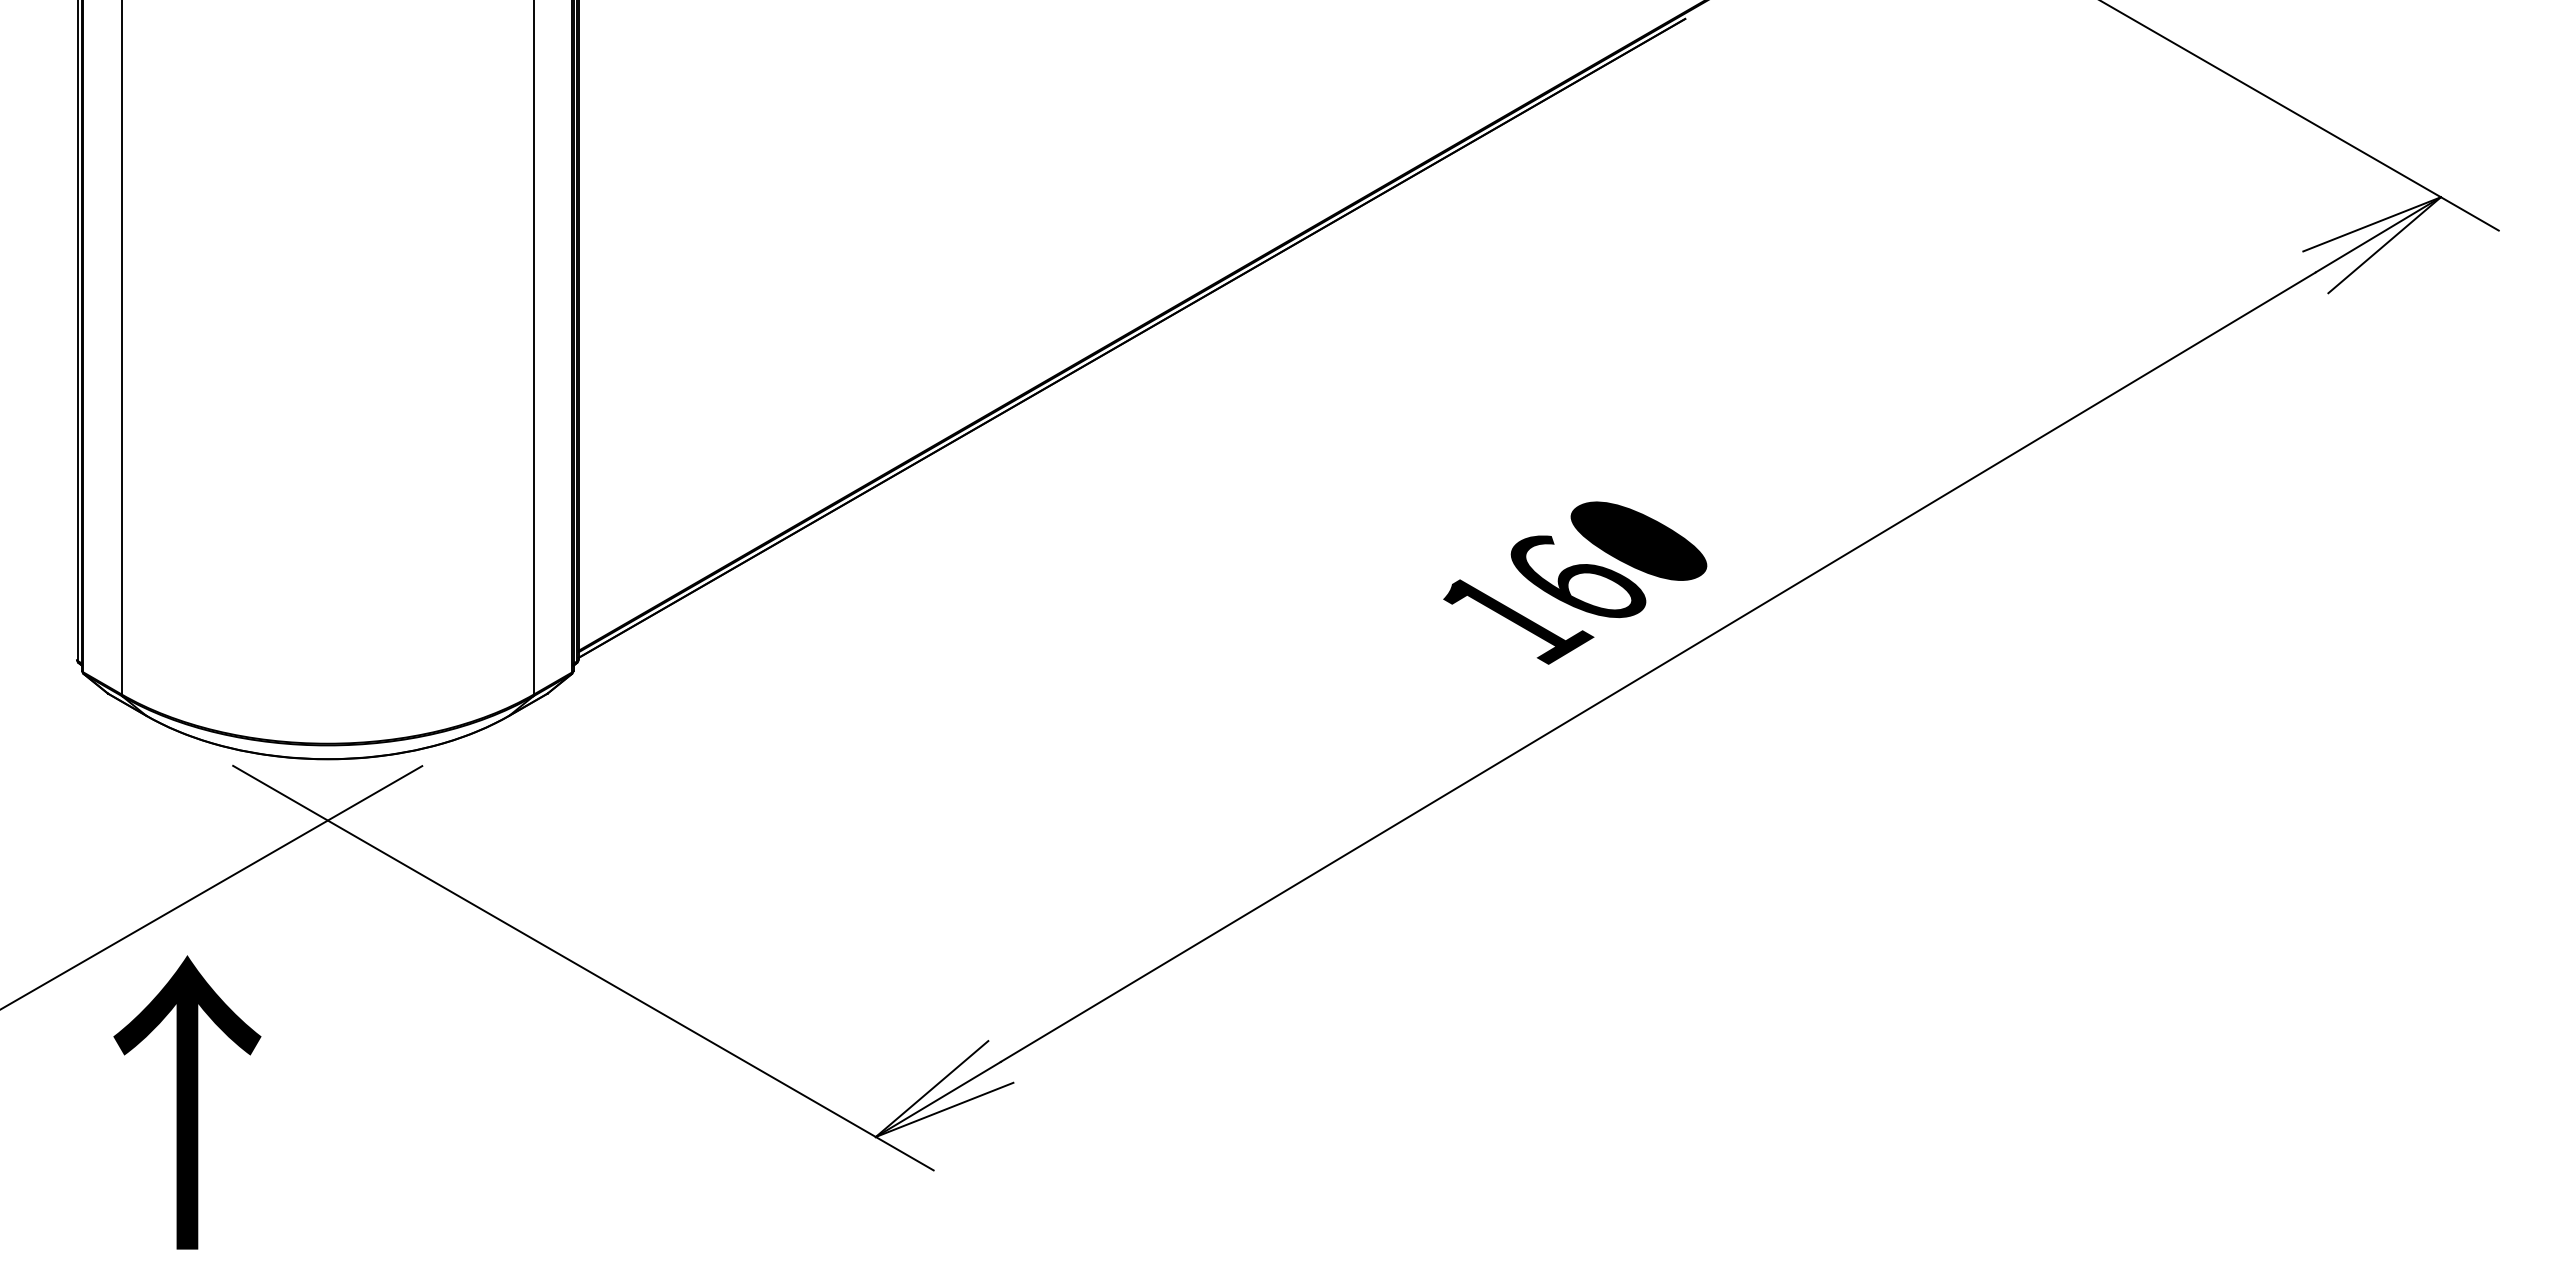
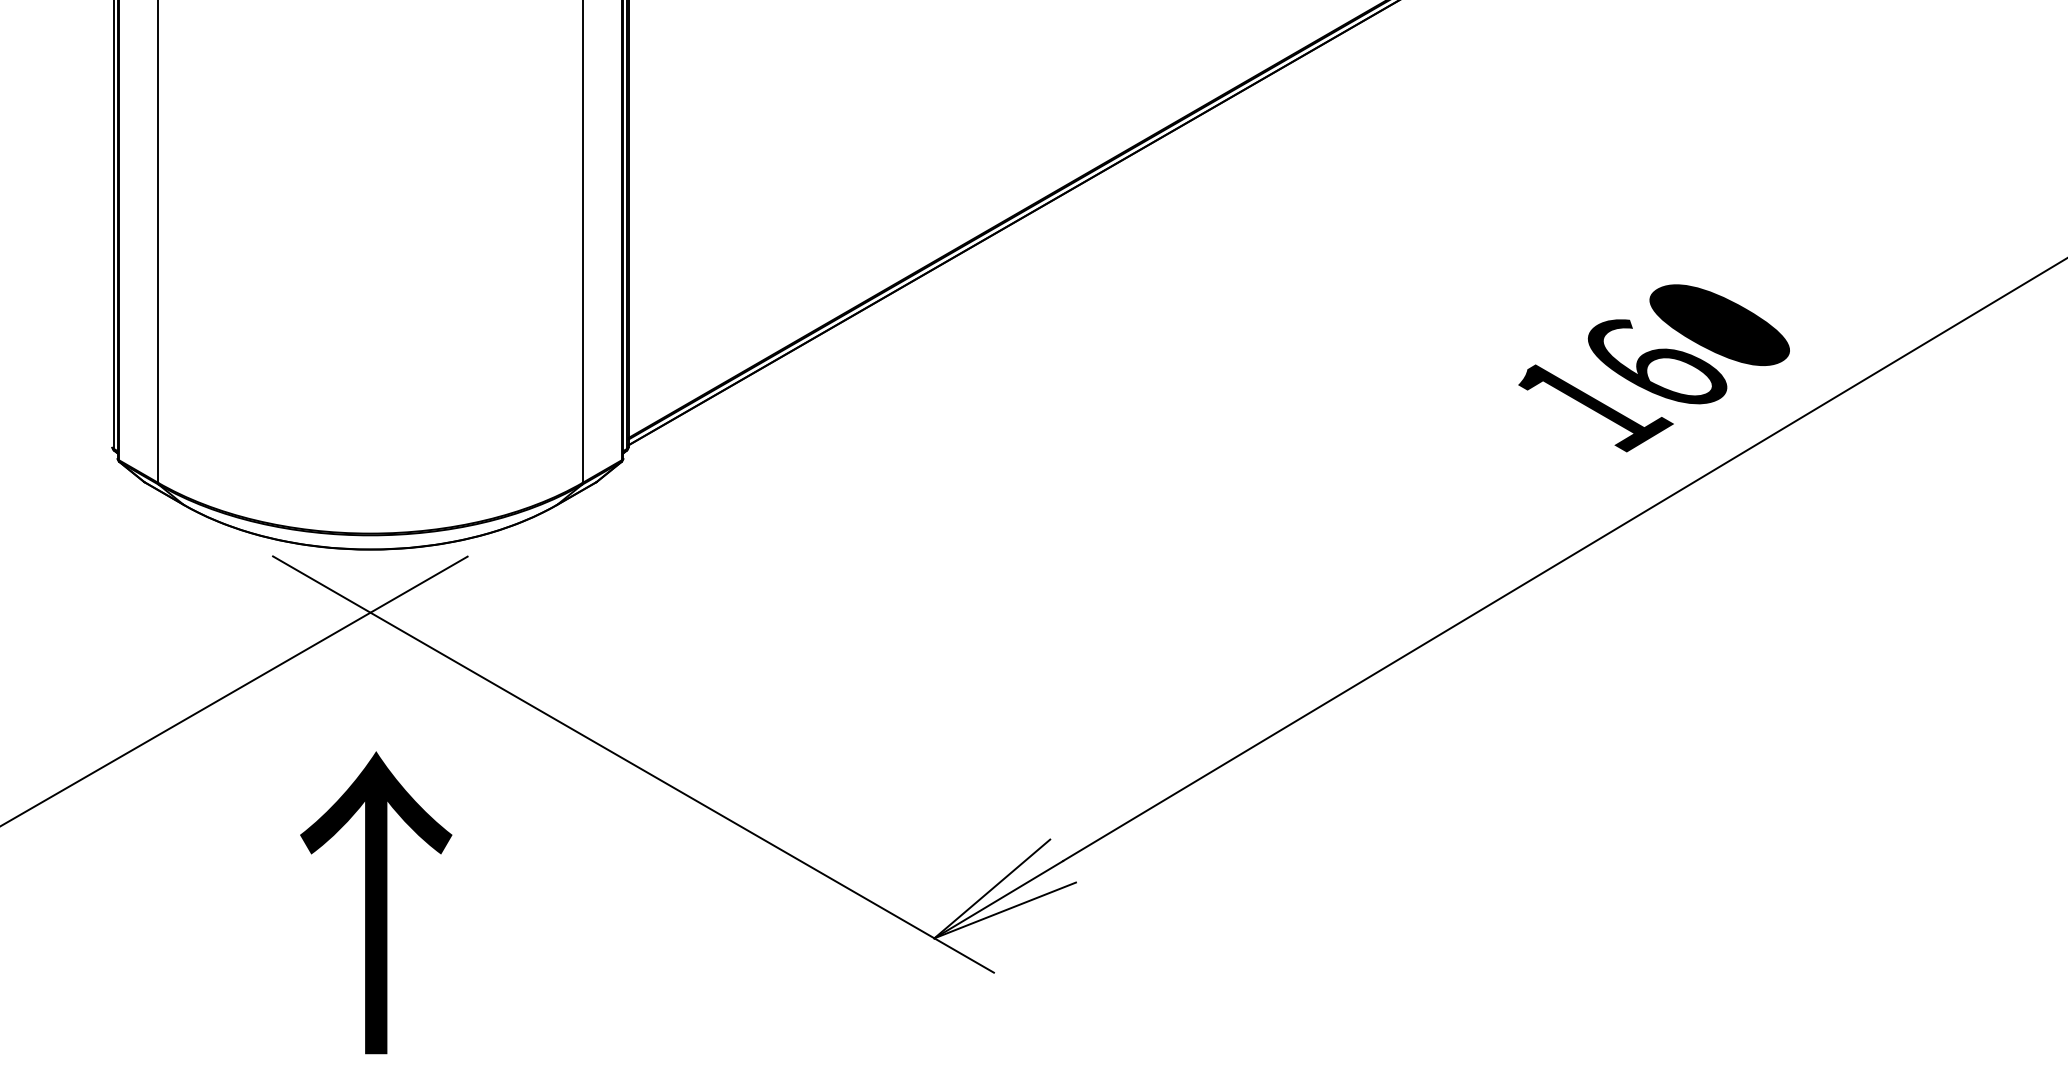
text: (187, 1102) -> (376, 902), moved

